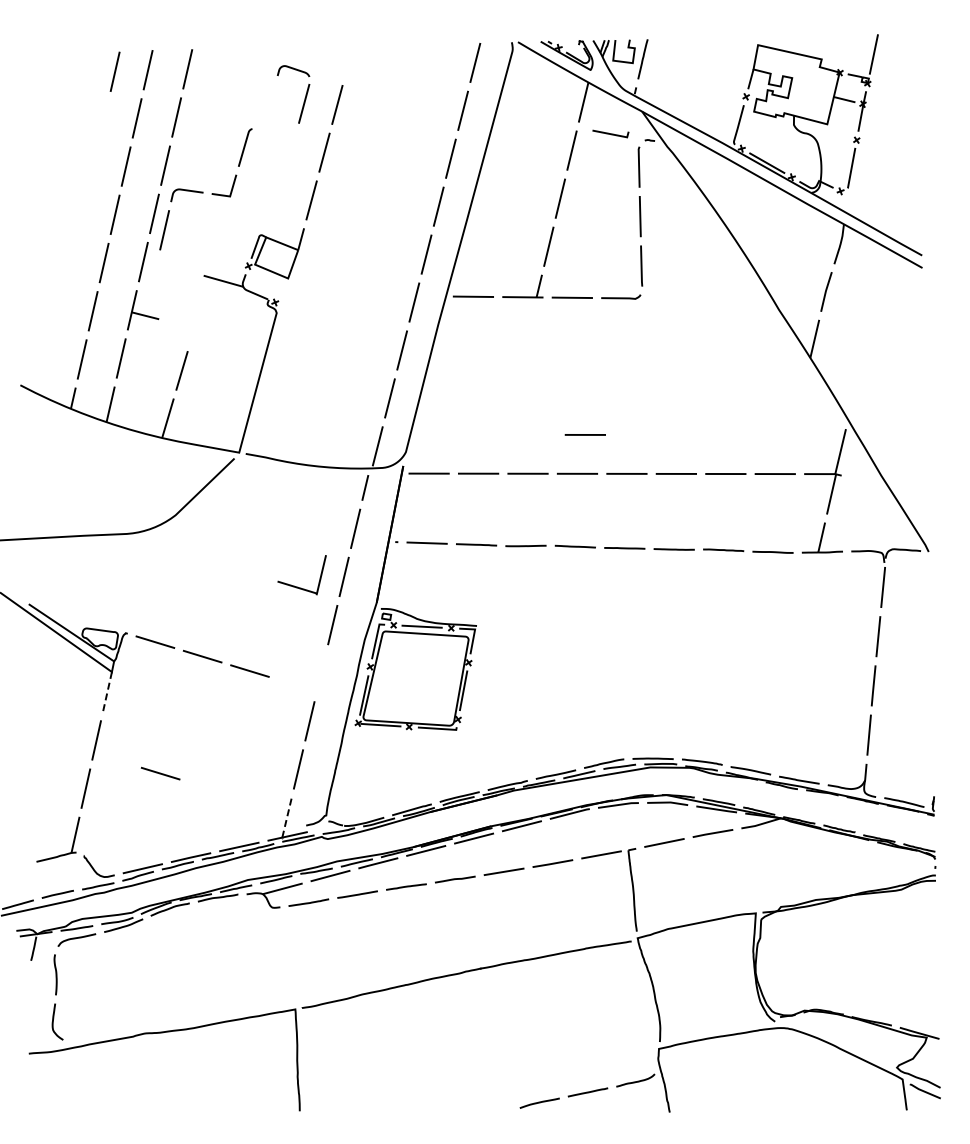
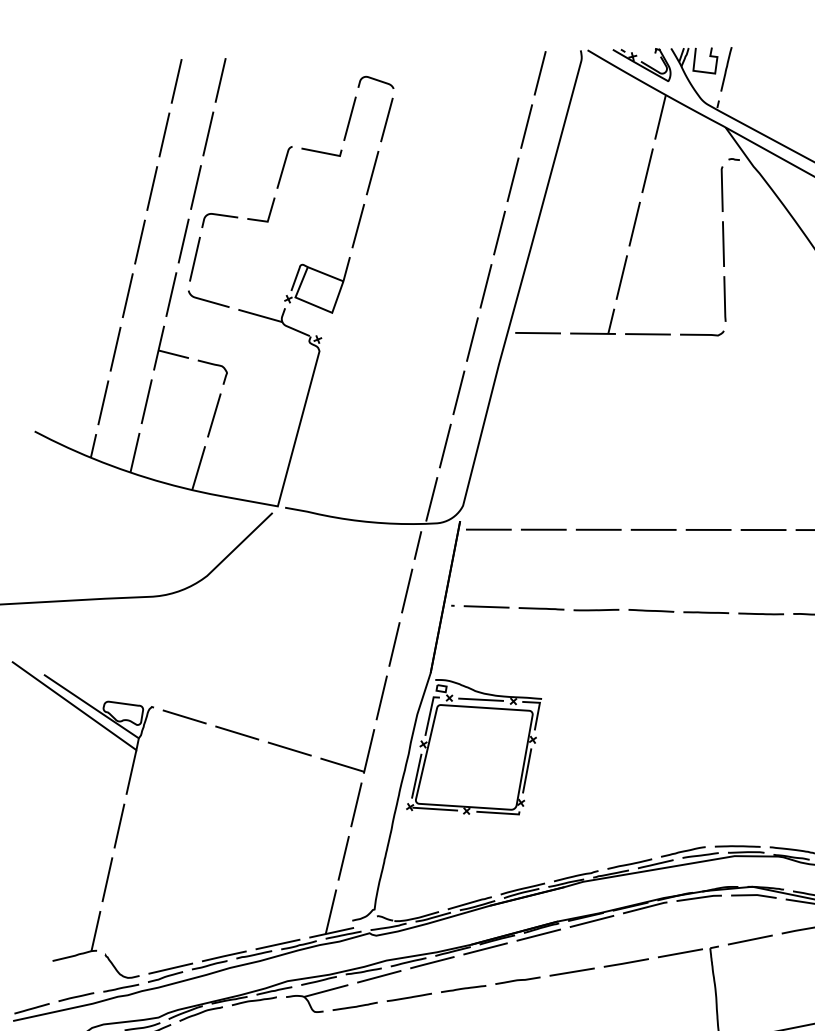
curve: (293, 69) -> (375, 80), moved
line: (114, 71) -> (139, 82), removed
line: (610, 133) -> (321, 151), moved
curve: (175, 266) -> (207, 299), added
curve: (182, 326) -> (214, 366), added
line: (584, 434) -> (661, 486), removed
part: (297, 586) -> (342, 763), moved
line: (107, 692) -> (131, 772), dashed -> solid
line: (160, 773) -> (190, 862), removed
line: (287, 817) -> (331, 911), dashed -> solid

